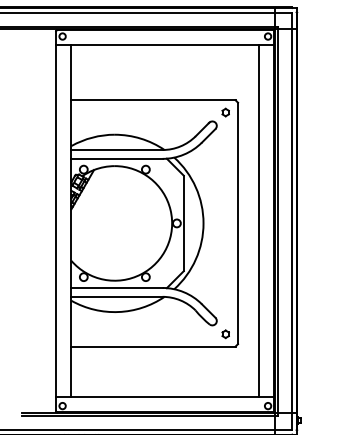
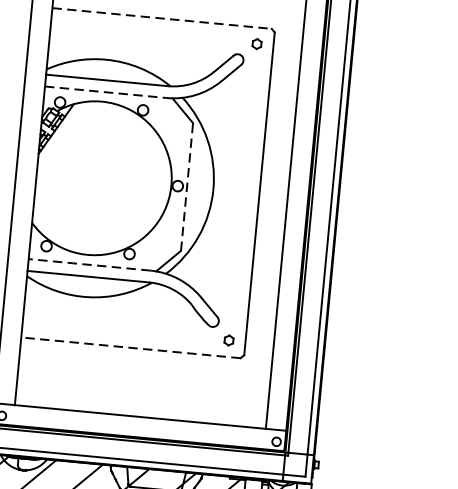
line: (154, 100) -> (163, 18), solid -> dashed
line: (117, 158) -> (106, 91), solid -> dashed
line: (183, 223) -> (186, 187), solid -> dashed
line: (117, 287) -> (90, 264), solid -> dashed
line: (153, 346) -> (130, 347), solid -> dashed

